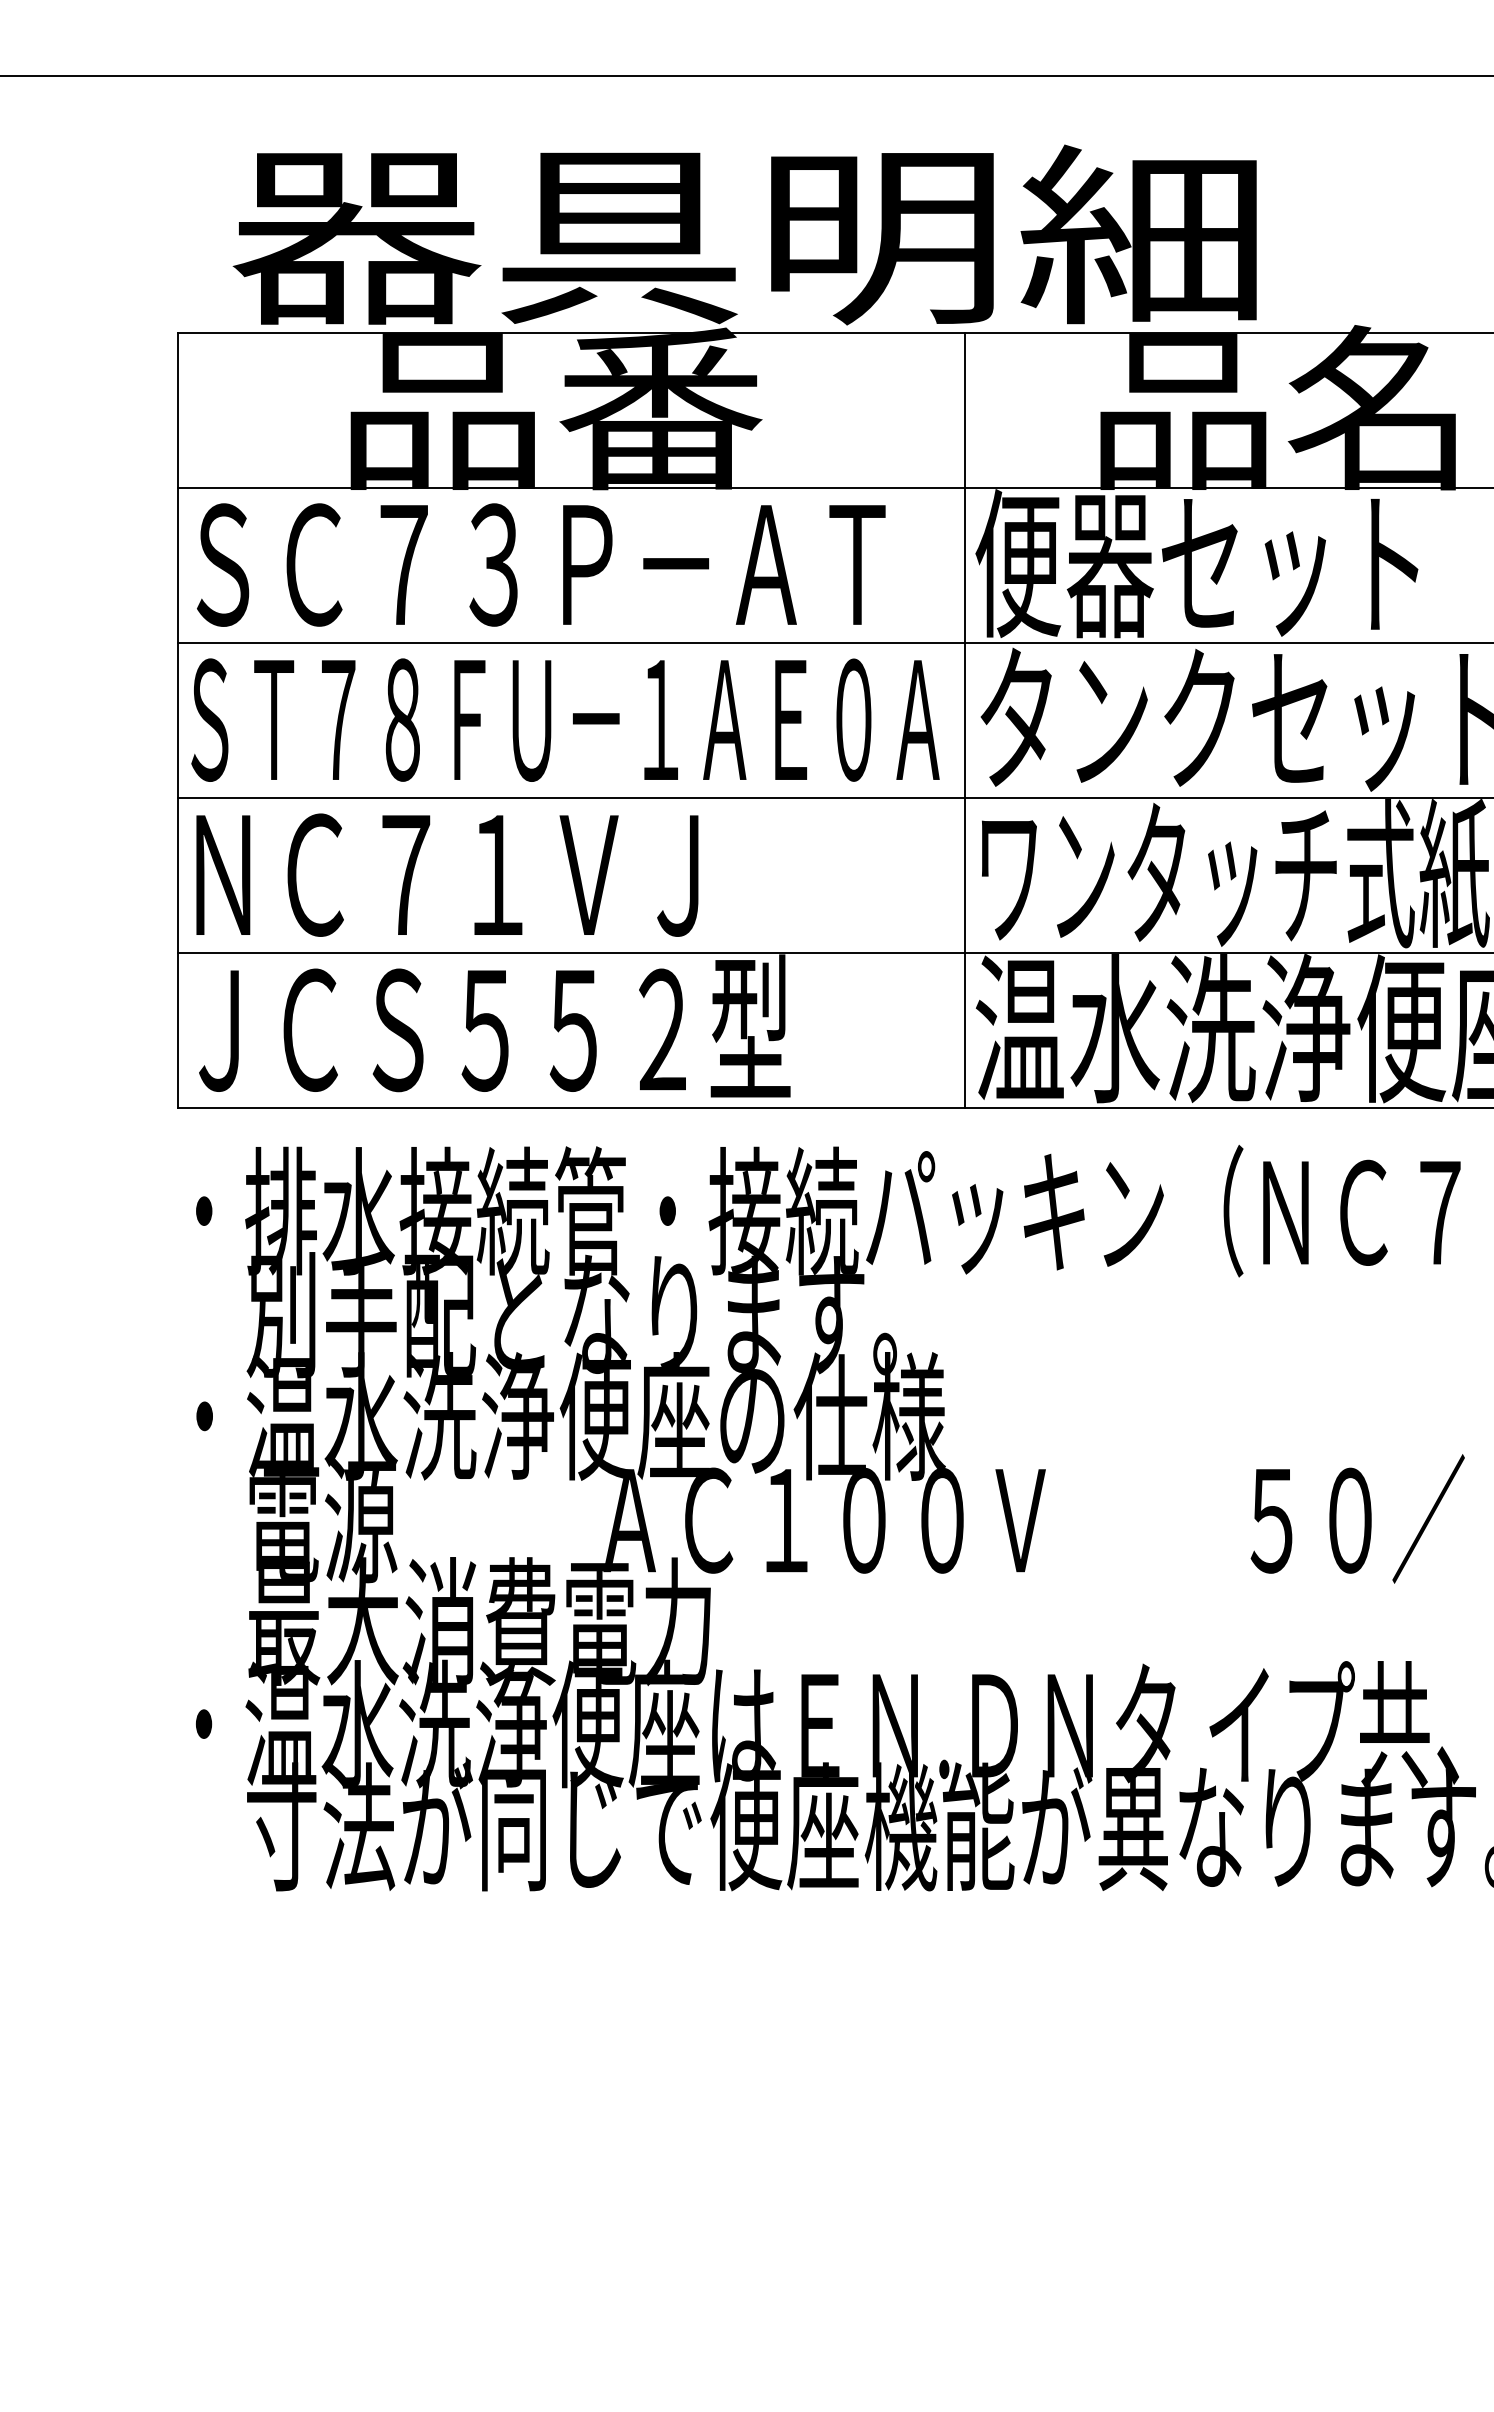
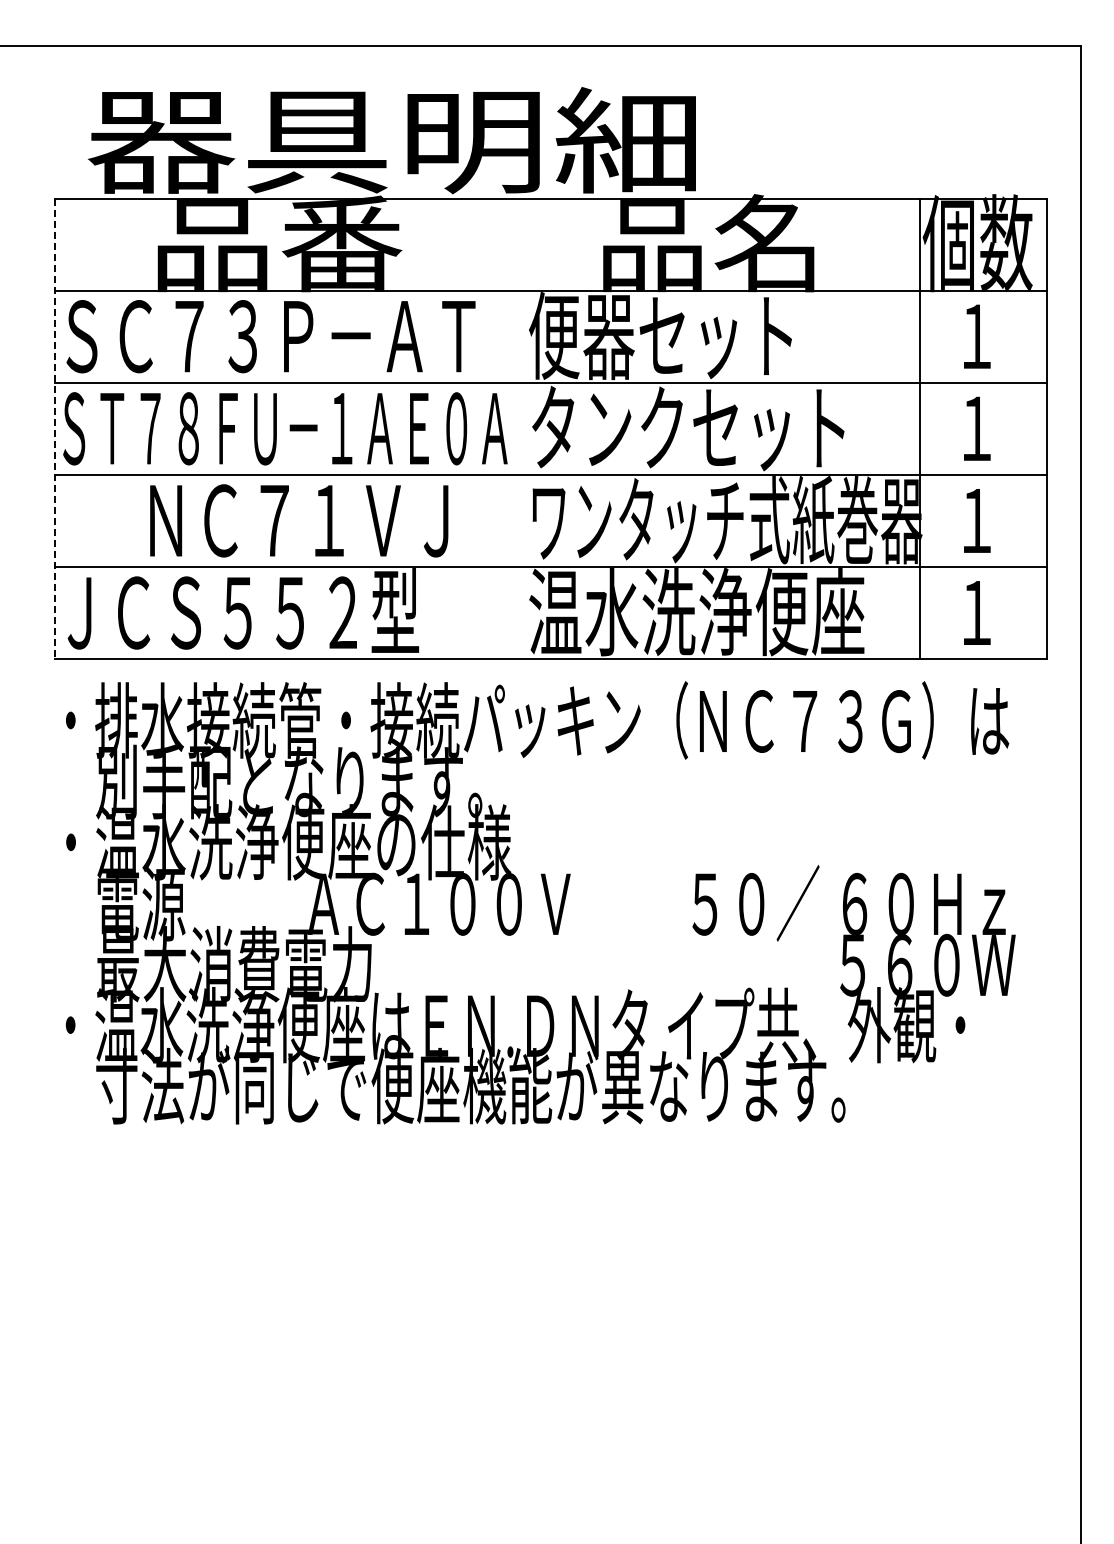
line: (964, 719) -> (522, 428), removed
line: (176, 721) -> (54, 429), solid -> dashed
text: (447, 874) -> (299, 520), moved

